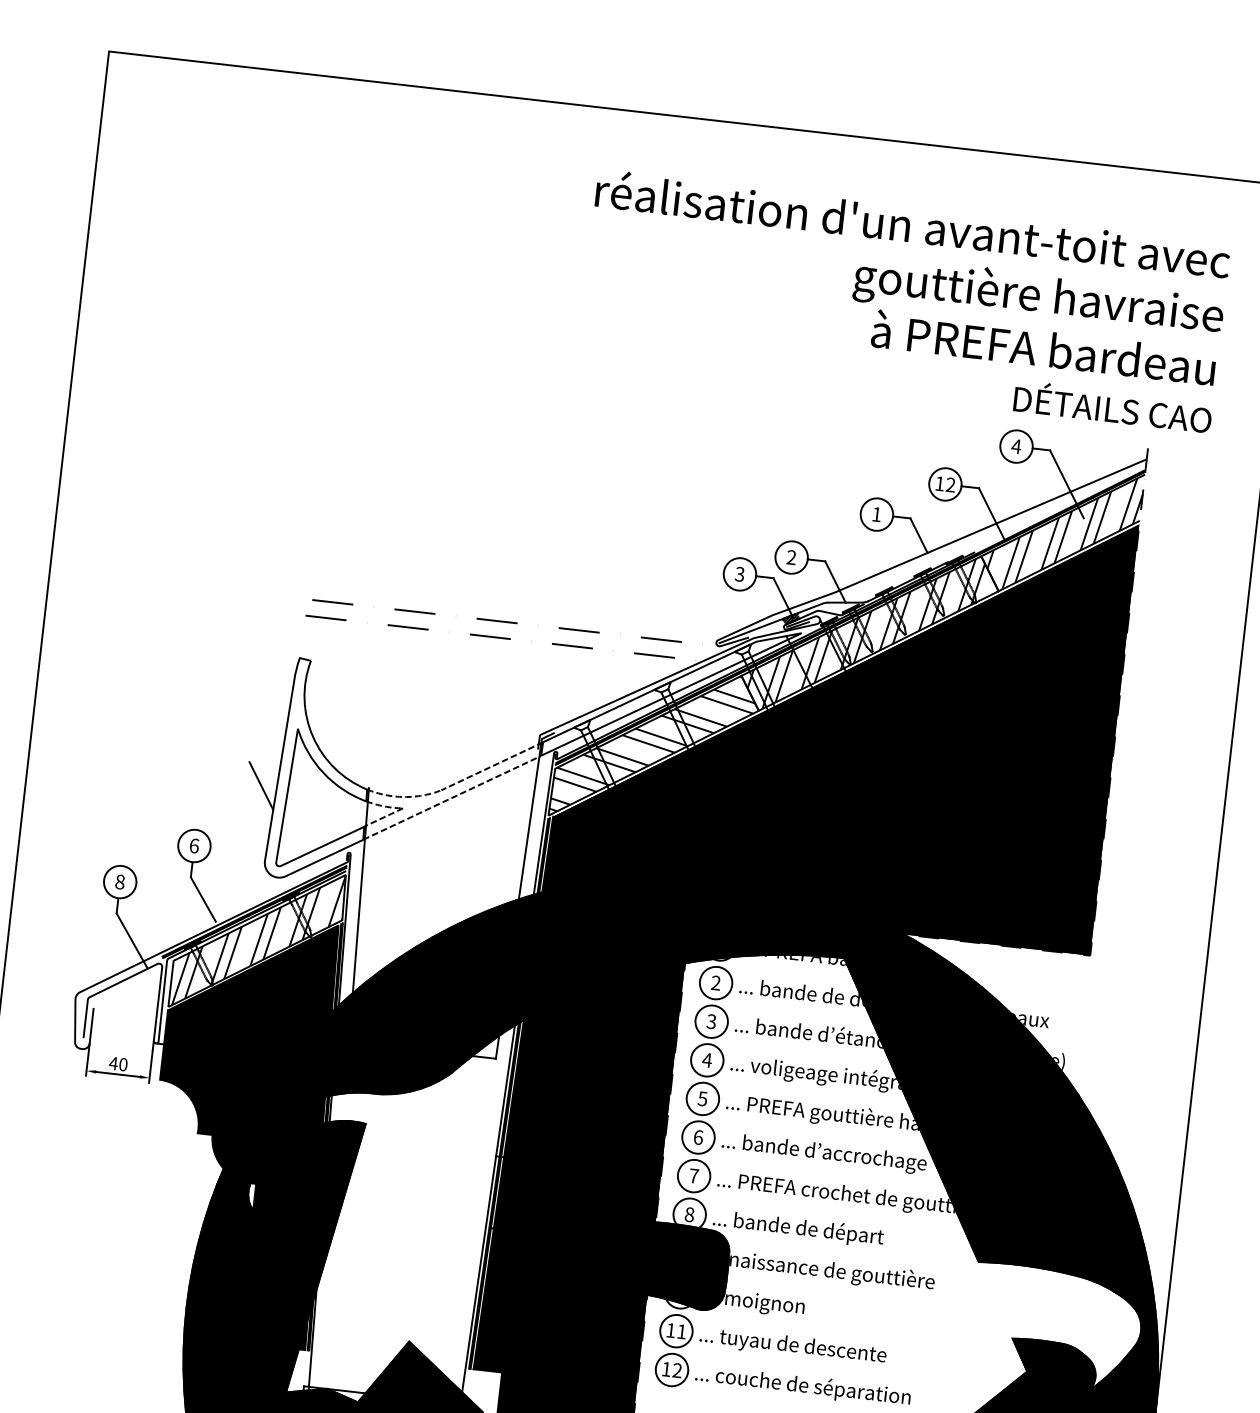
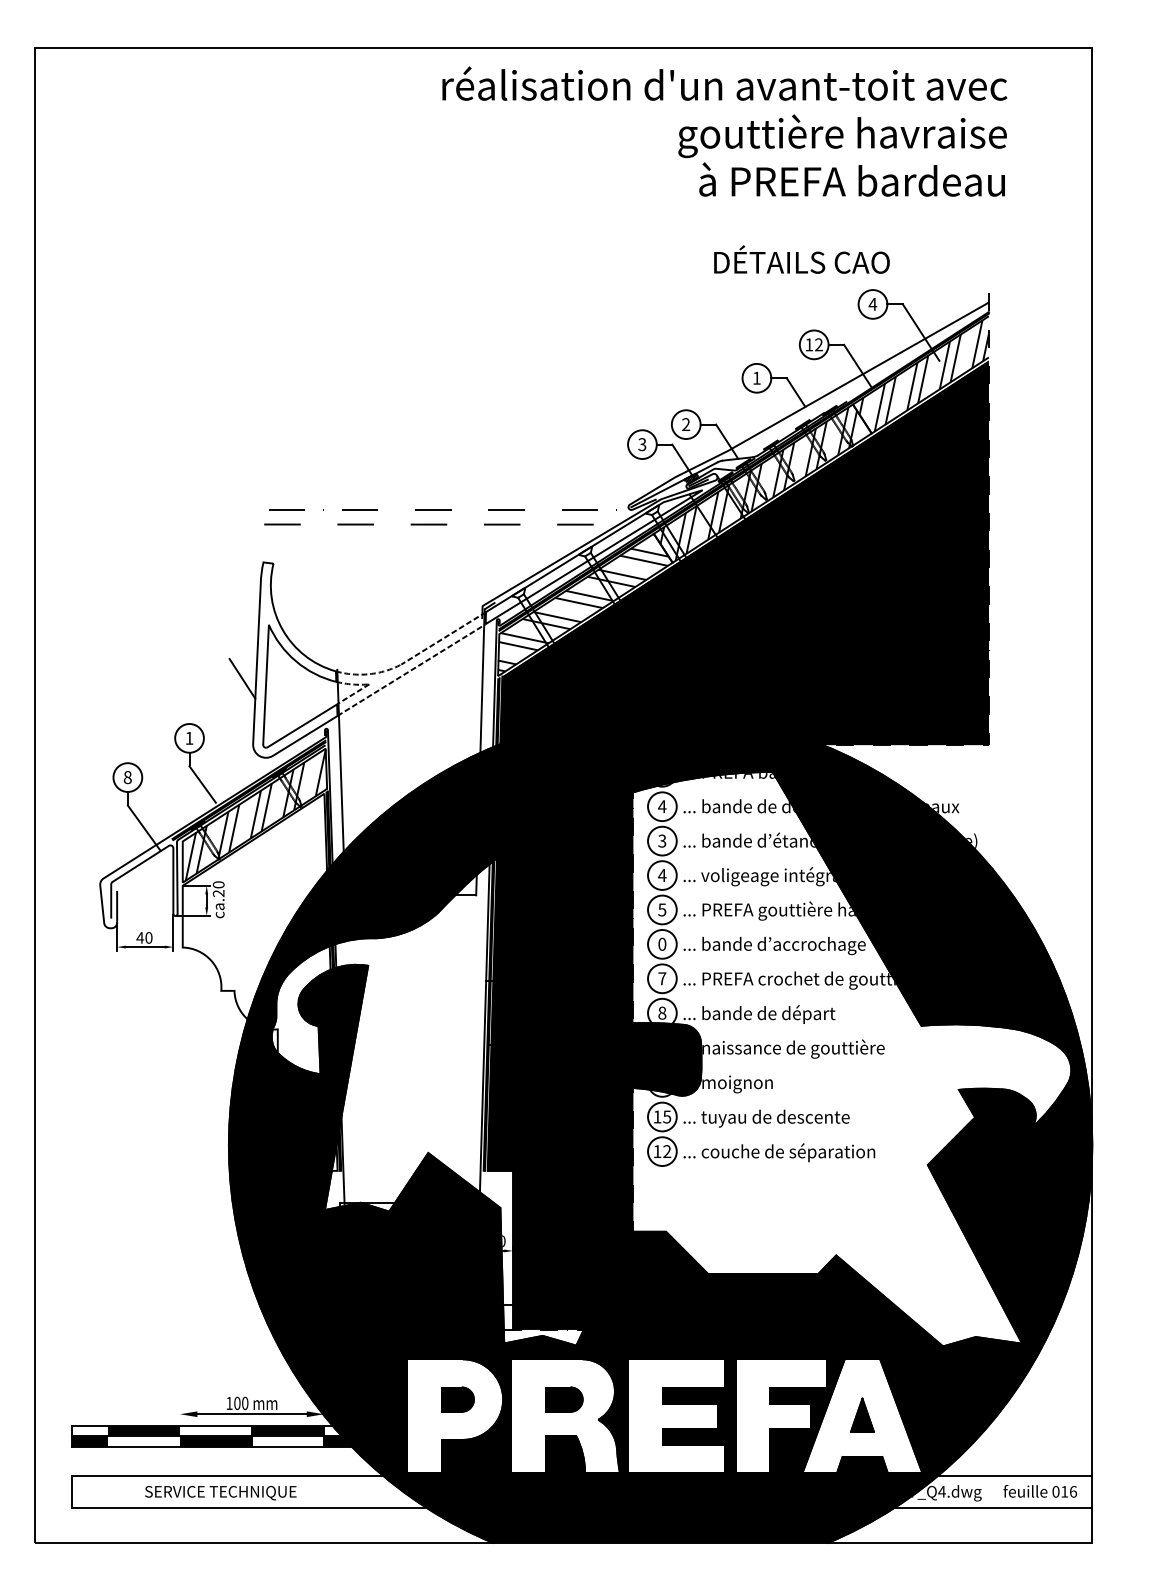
text: (906, 277) -> (724, 131), moved
text: (1112, 406) -> (801, 259), moved
text: (194, 845) -> (189, 737), 6 -> 1
text: (716, 982) -> (662, 806), 2 -> 4
fill: (241, 1127) -> (259, 981), removed
text: (698, 1136) -> (662, 943), 6 -> 0
text: (682, 1331) -> (667, 1116), 11 -> 15

